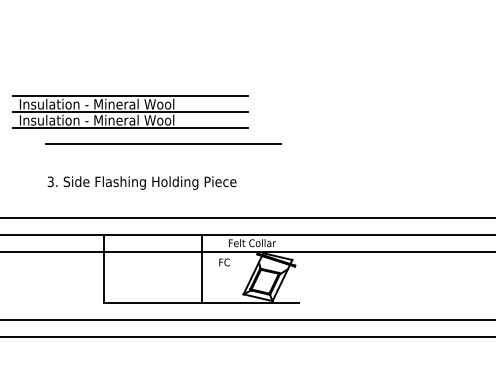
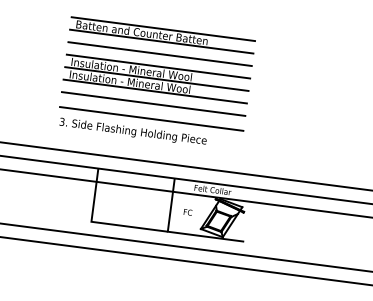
part: (163, 55) -> (162, 35), added
line: (163, 79) -> (160, 53), added
part: (130, 111) -> (157, 78), moved
line: (163, 163) -> (151, 119), added
text: (224, 262) -> (187, 212), moved

